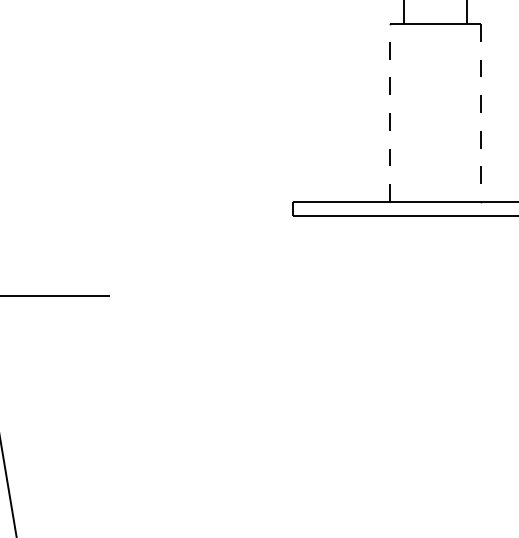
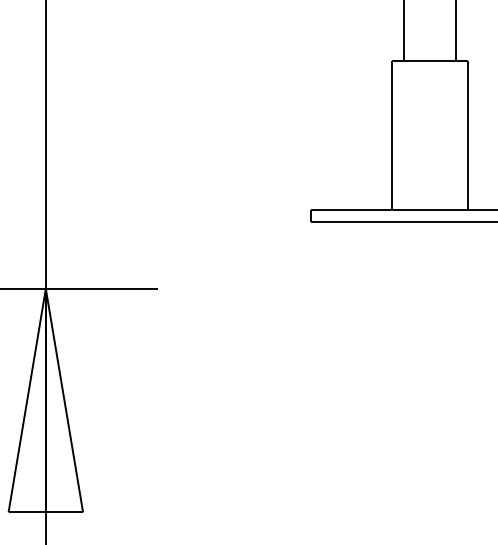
line: (390, 113) -> (392, 135), dashed -> solid
line: (481, 113) -> (468, 135), dashed -> solid

